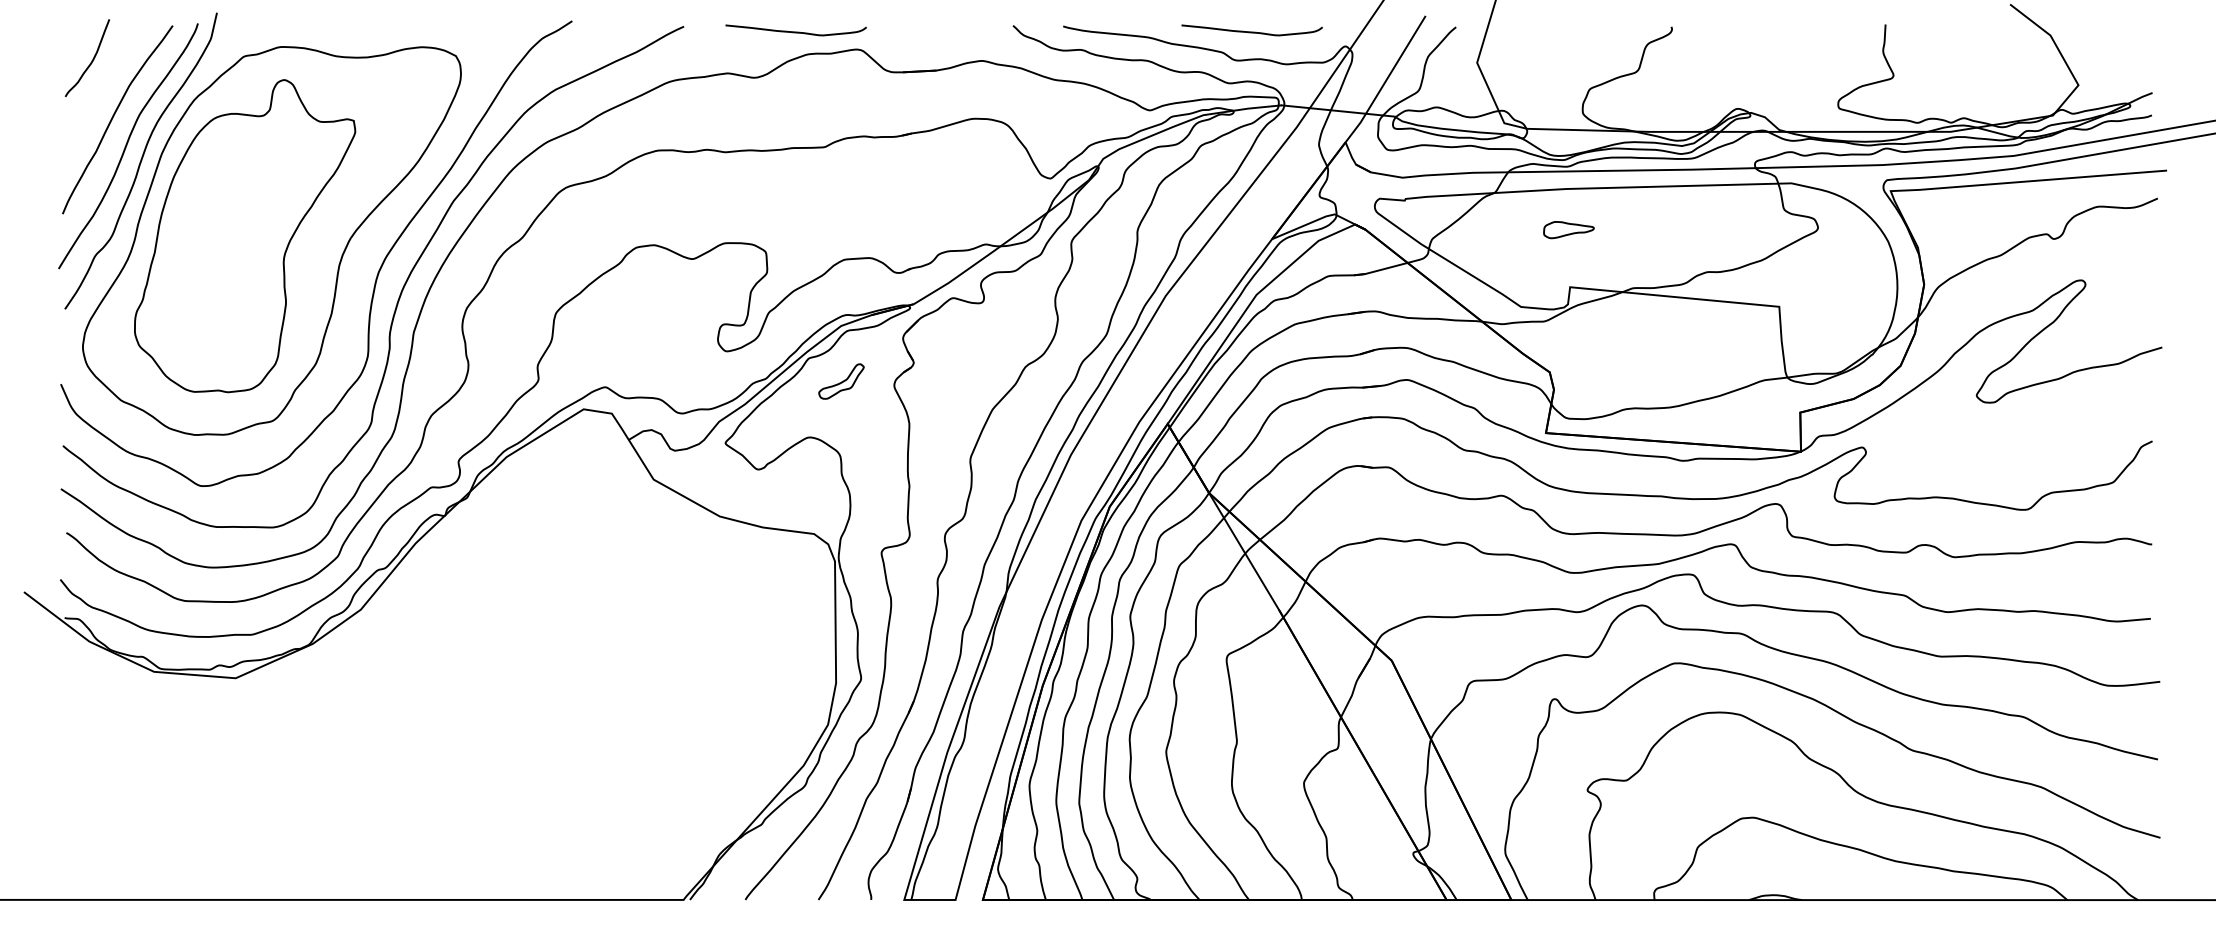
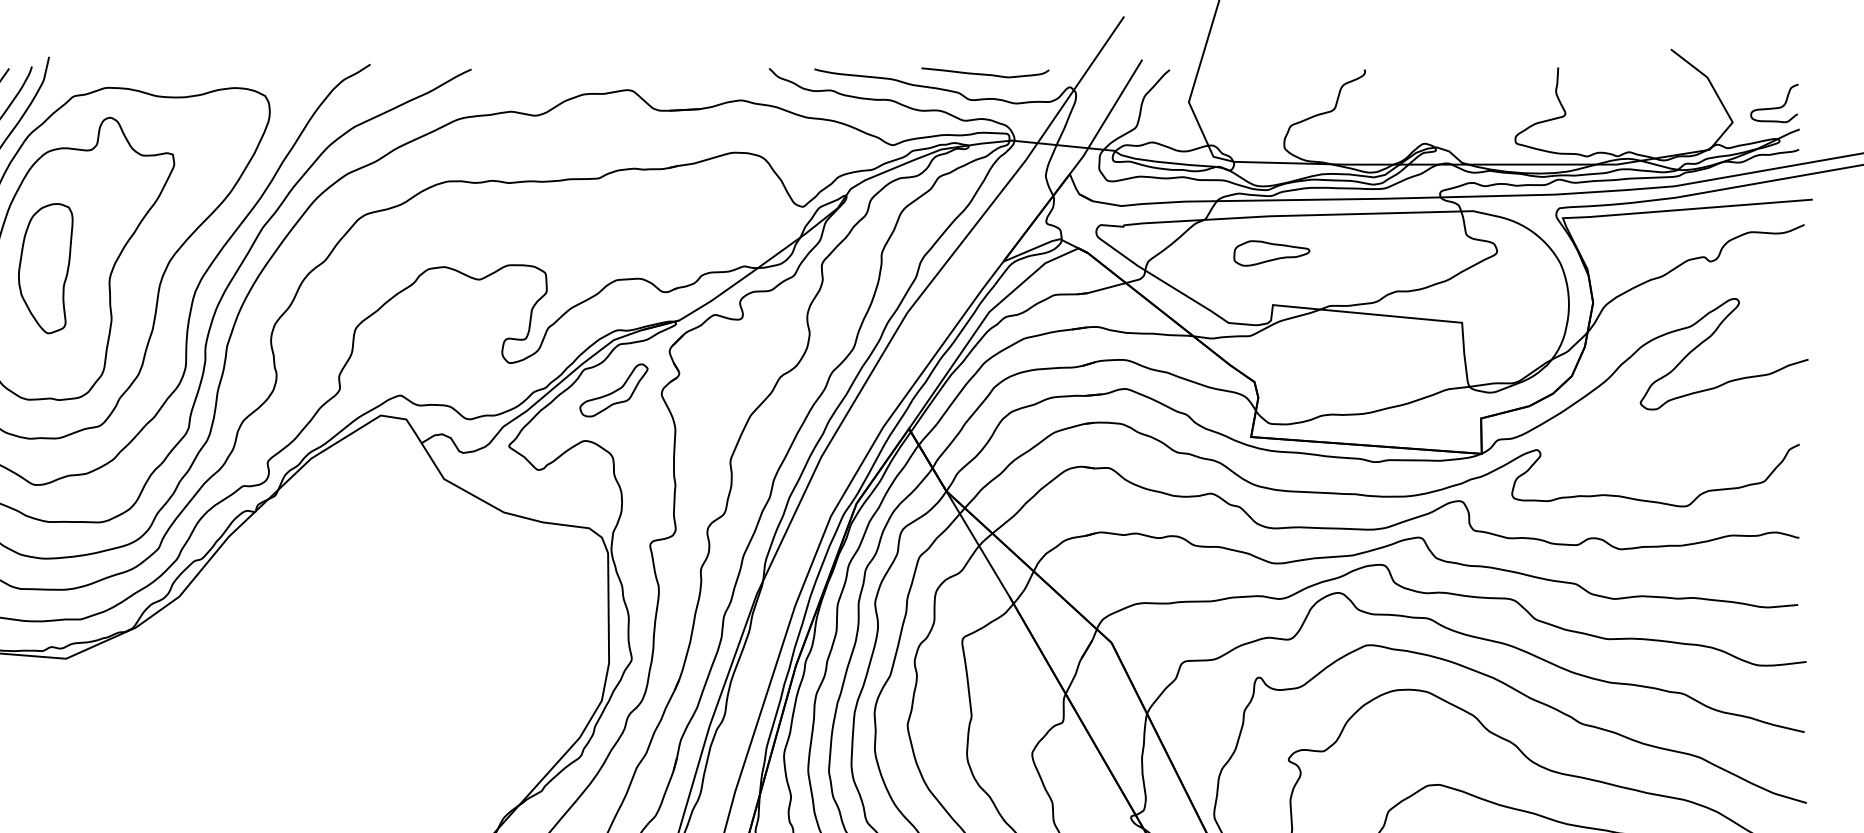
curve: (795, 31) -> (572, 73), removed
curve: (2124, 68) -> (1774, 107), added
part: (1568, 229) -> (1271, 252), size x1.67
part: (212, 246) -> (45, 268), added
part: (841, 381) -> (613, 390), size x1.67

